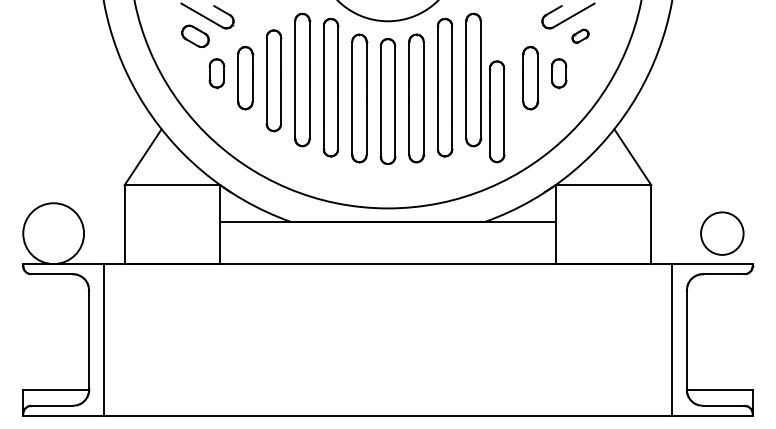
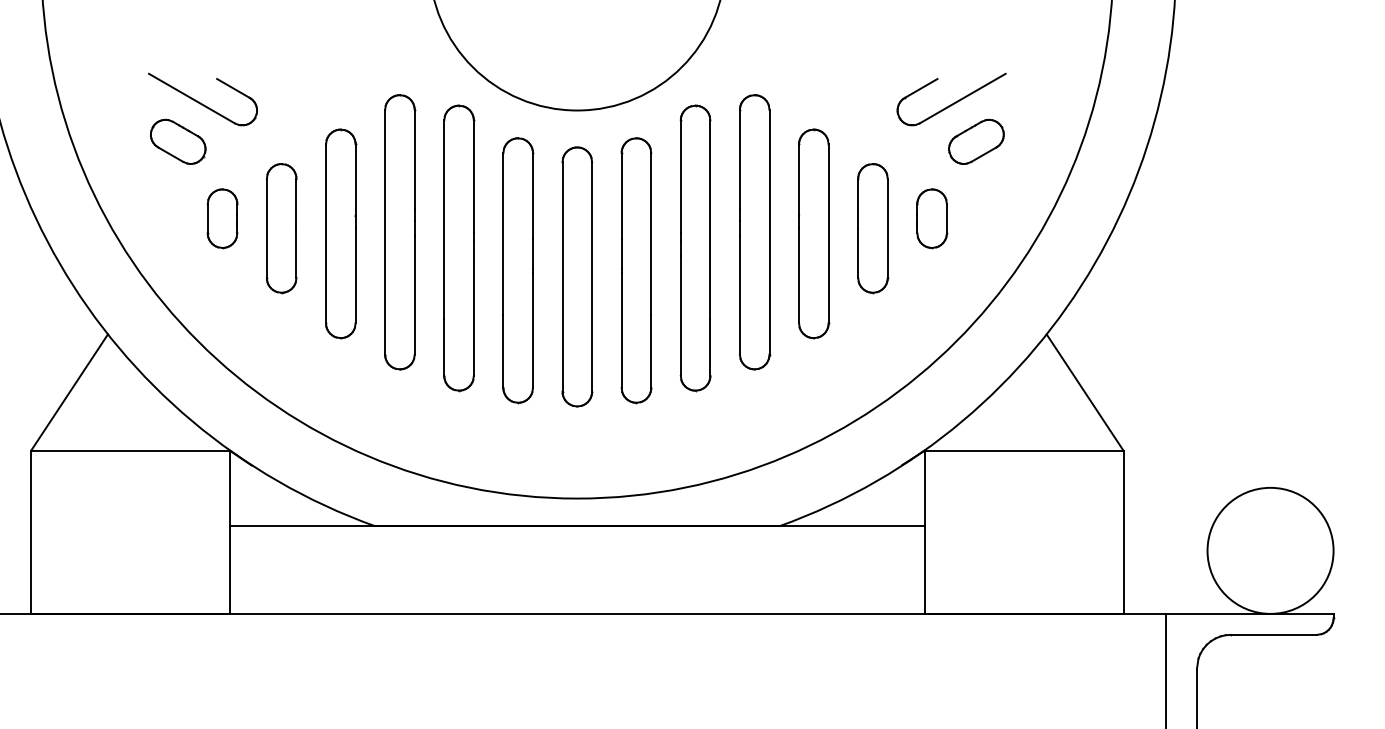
part: (580, 35) -> (976, 139), size x1.67
part: (497, 111) -> (814, 233), moved
circle: (721, 233) -> (1268, 550), size x1.43

